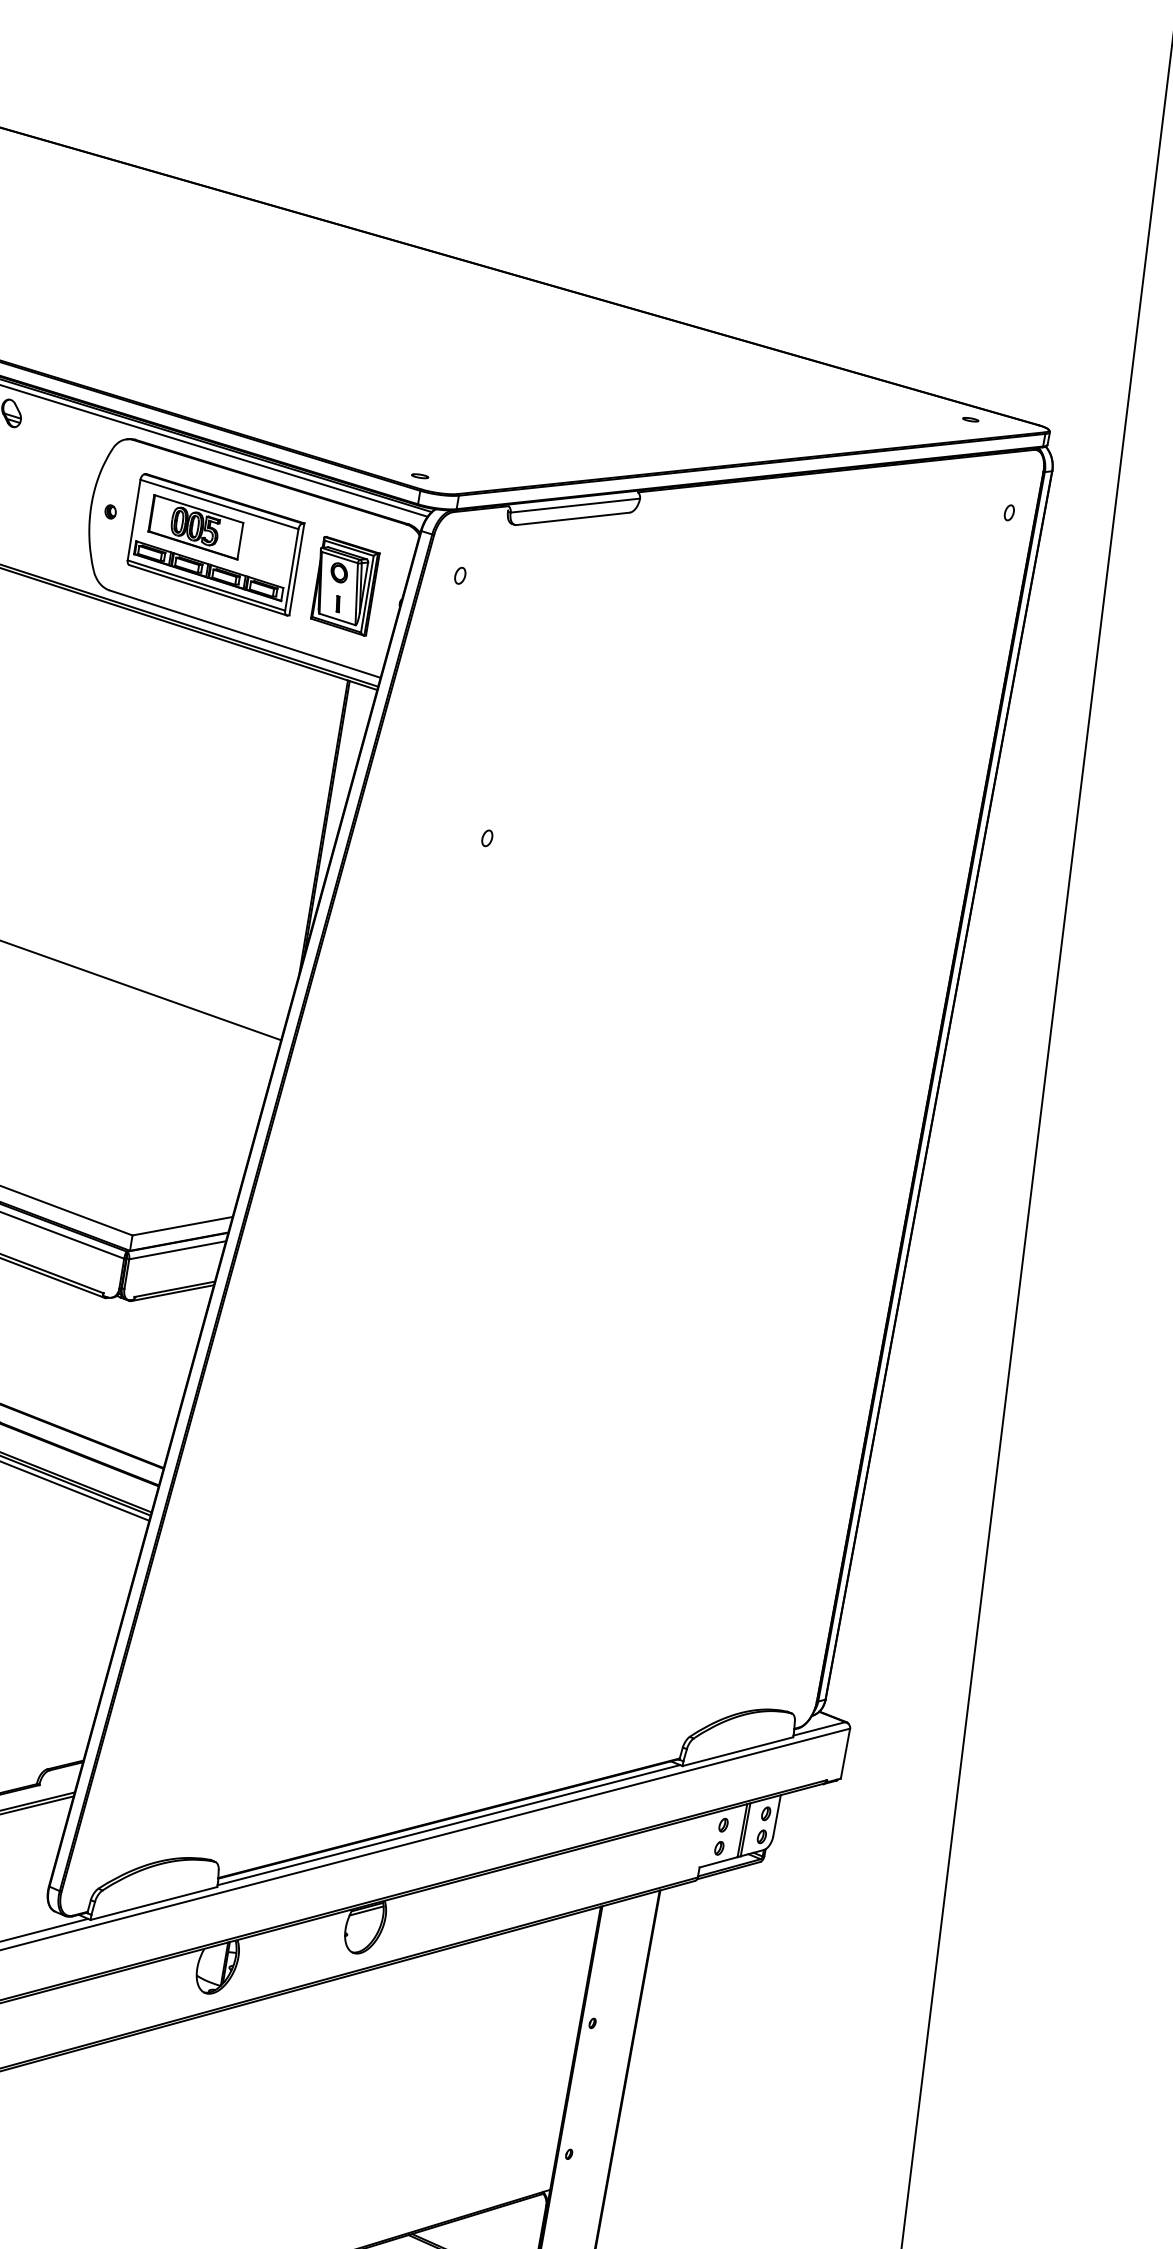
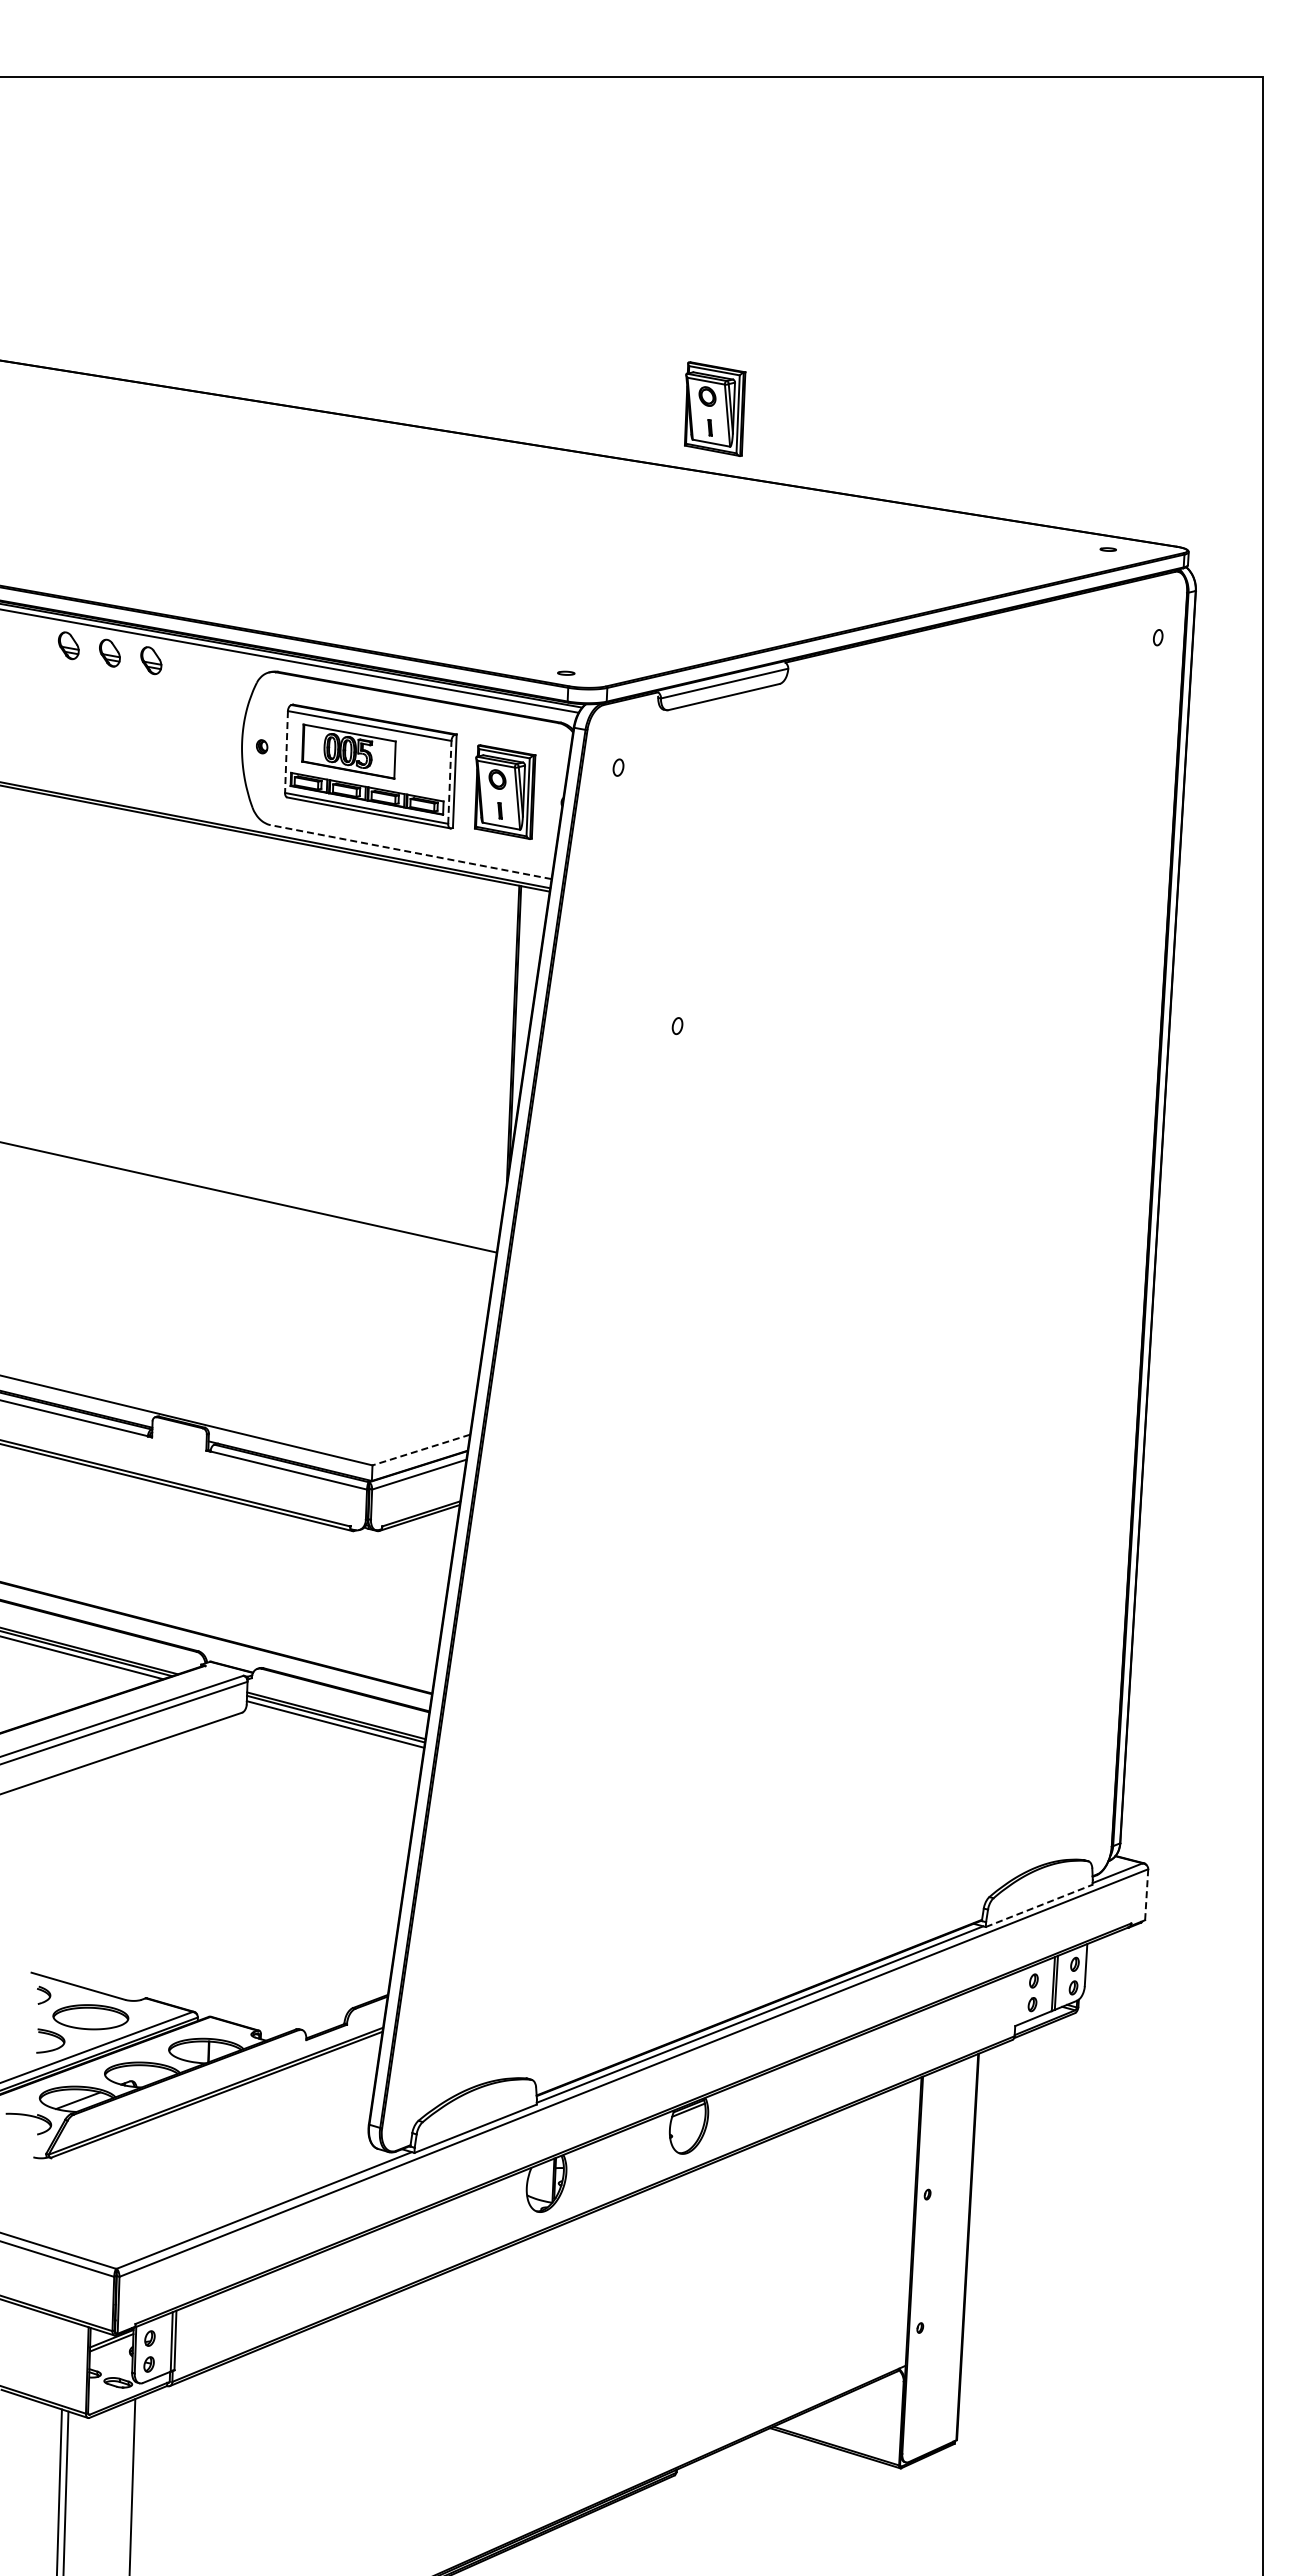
part: (599, 232) -> (715, 408), added
line: (134, 520) -> (286, 752), solid -> dashed
line: (291, 568) -> (449, 781), solid -> dashed
line: (245, 634) -> (411, 852), solid -> dashed
line: (181, 1226) -> (420, 1450), solid -> dashed
line: (738, 1751) -> (1039, 1905), solid -> dashed
line: (845, 1753) -> (1146, 1894), solid -> dashed

